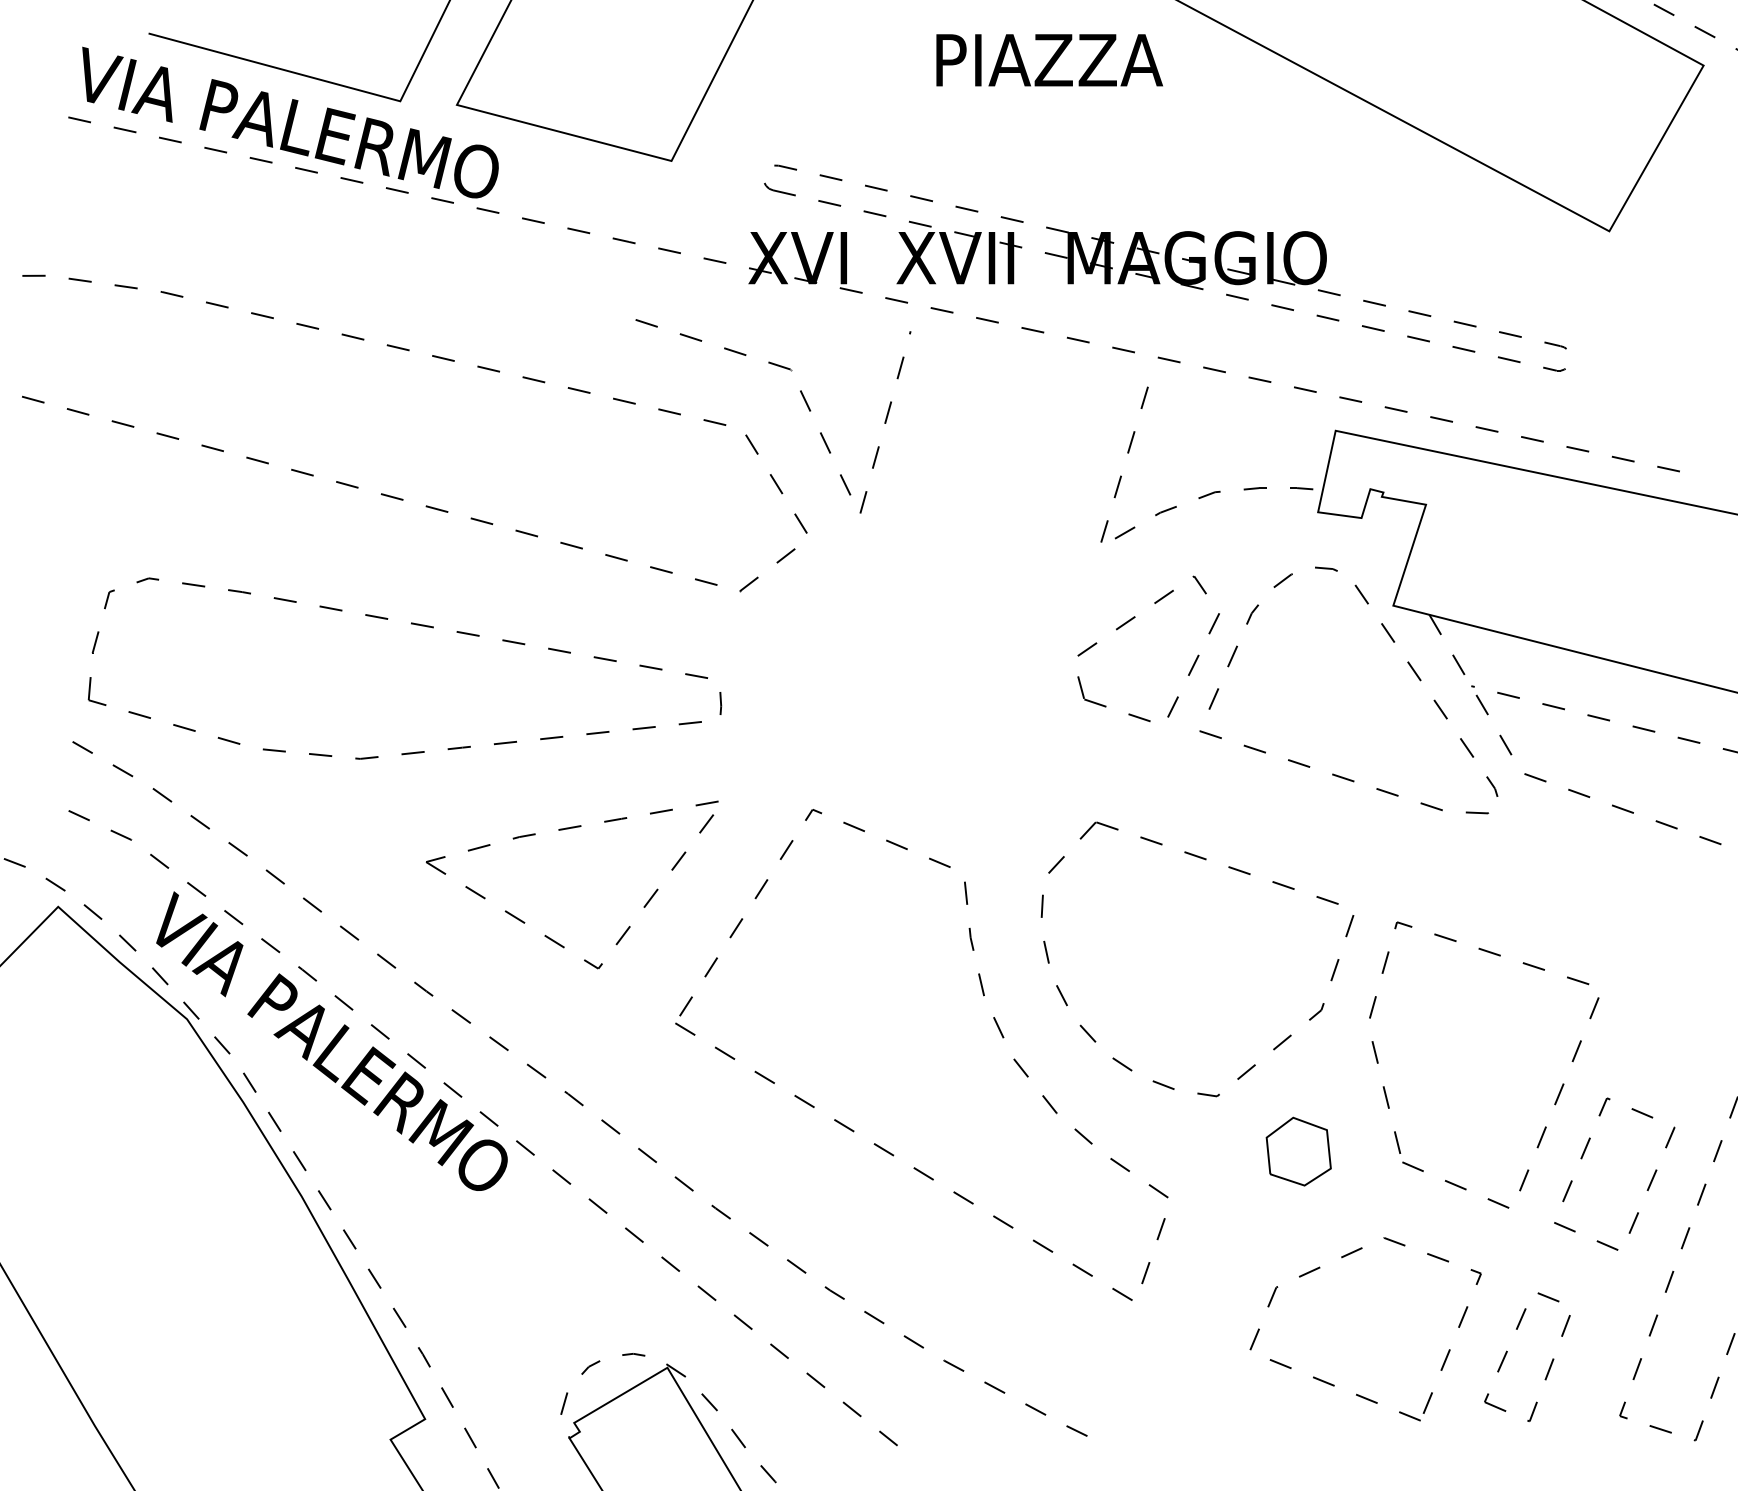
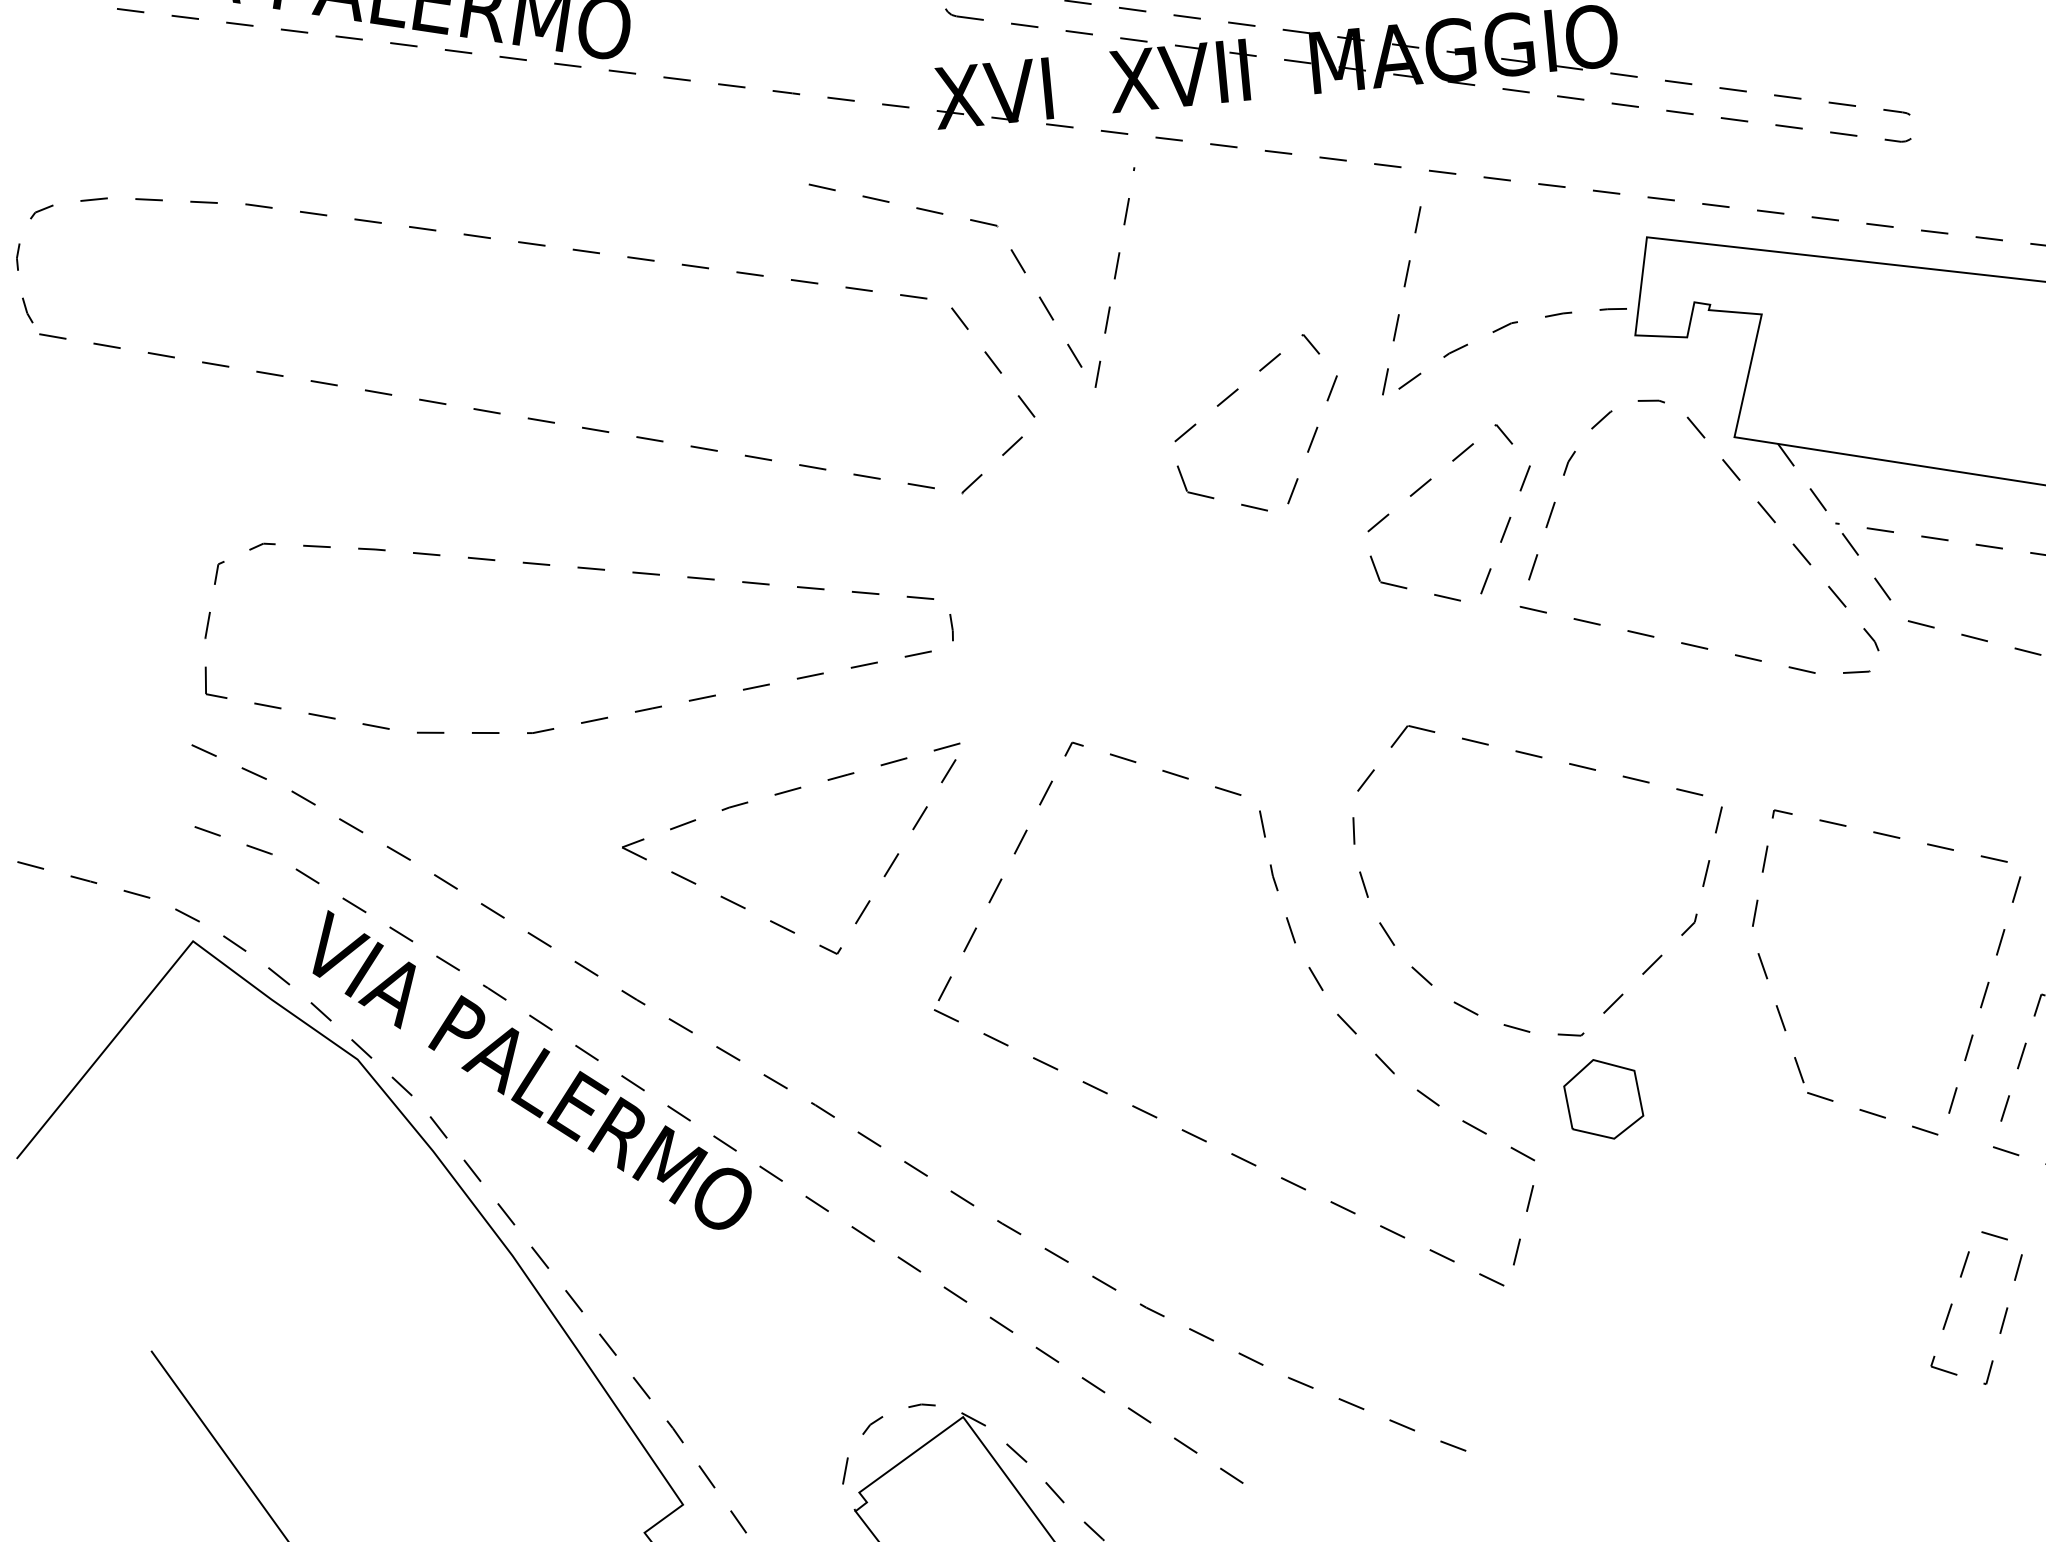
part: (975, 530) -> (1233, 395), added
part: (1298, 1151) -> (1603, 1099), moved
part: (1334, 1384) -> (1751, 1362), removed

